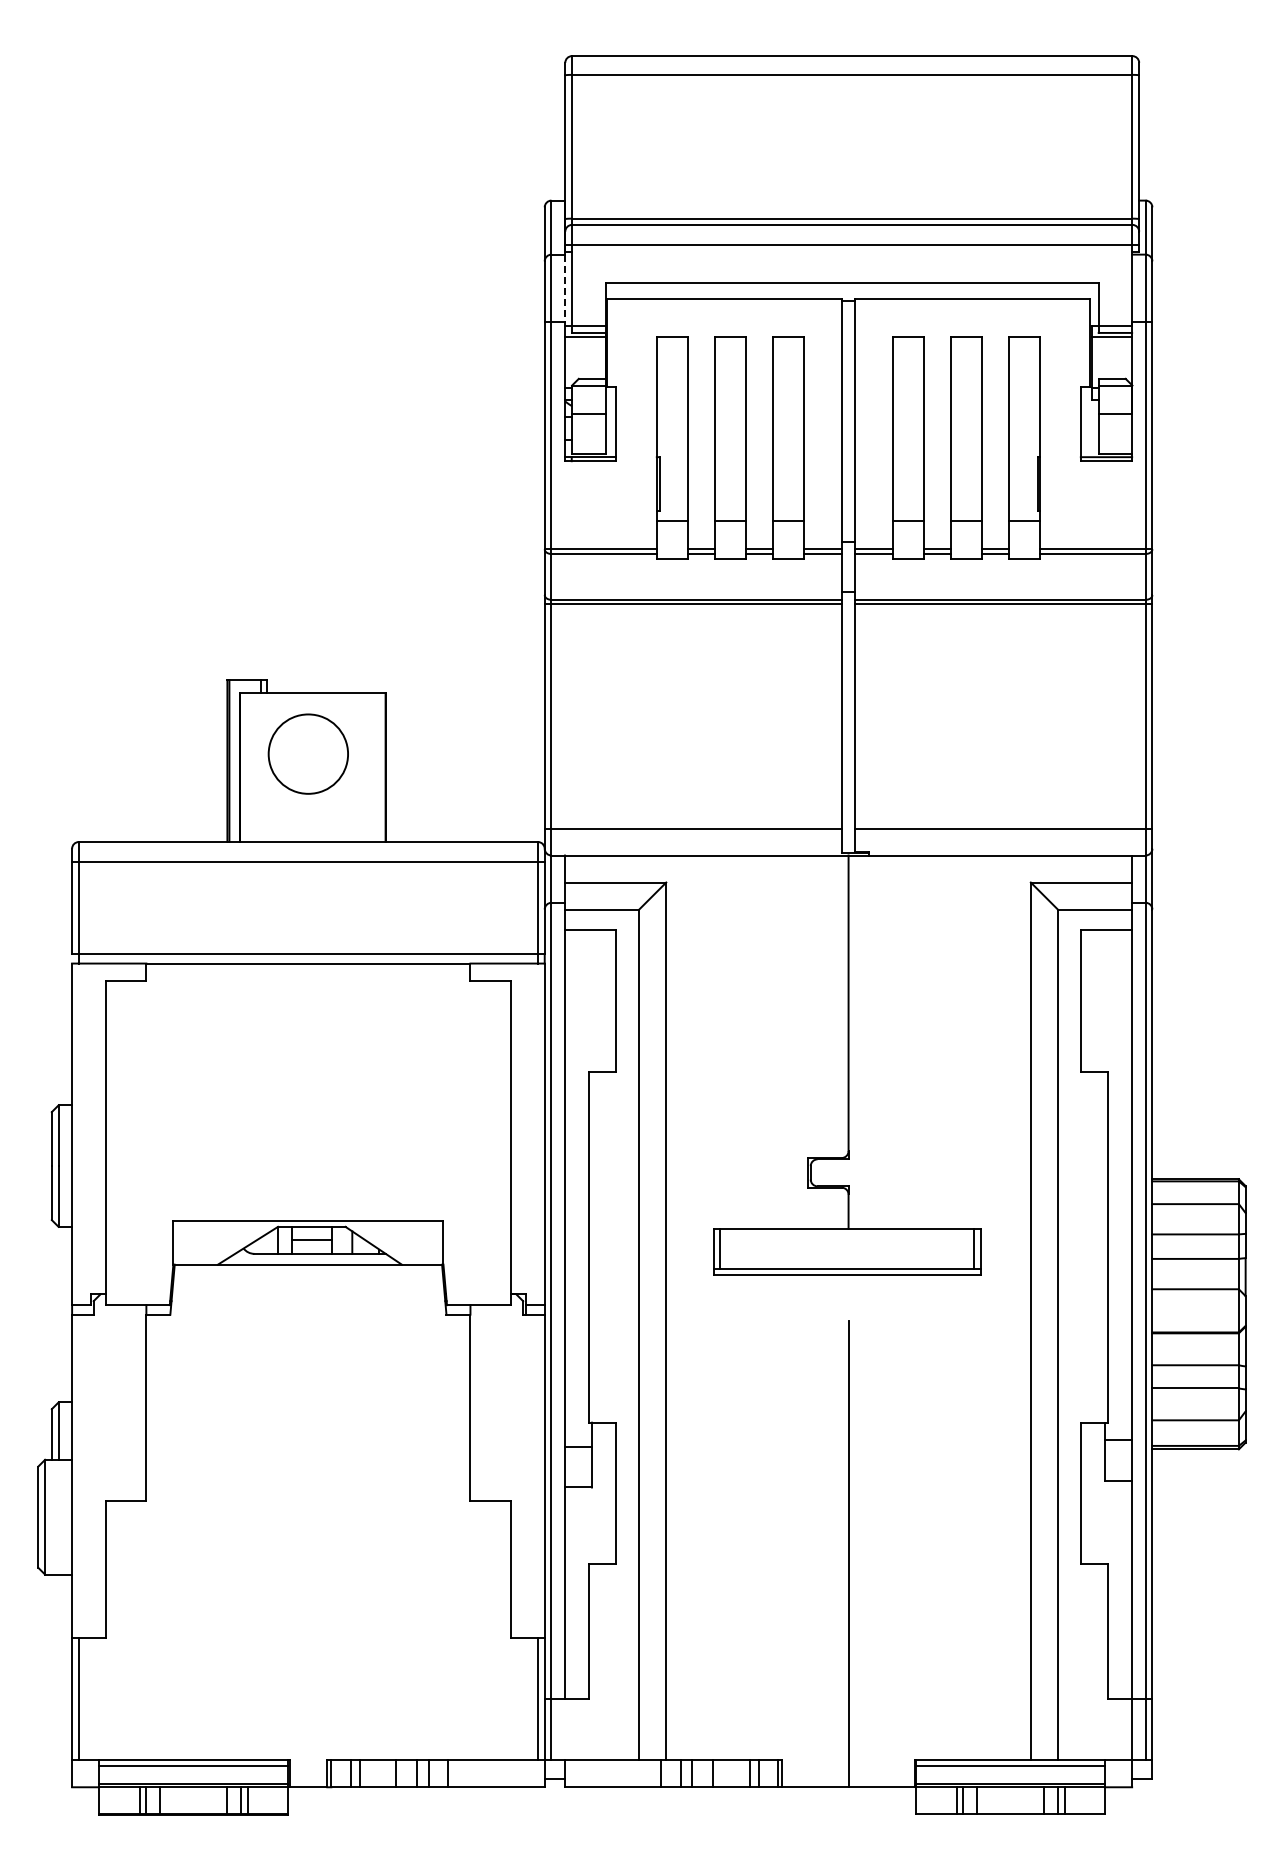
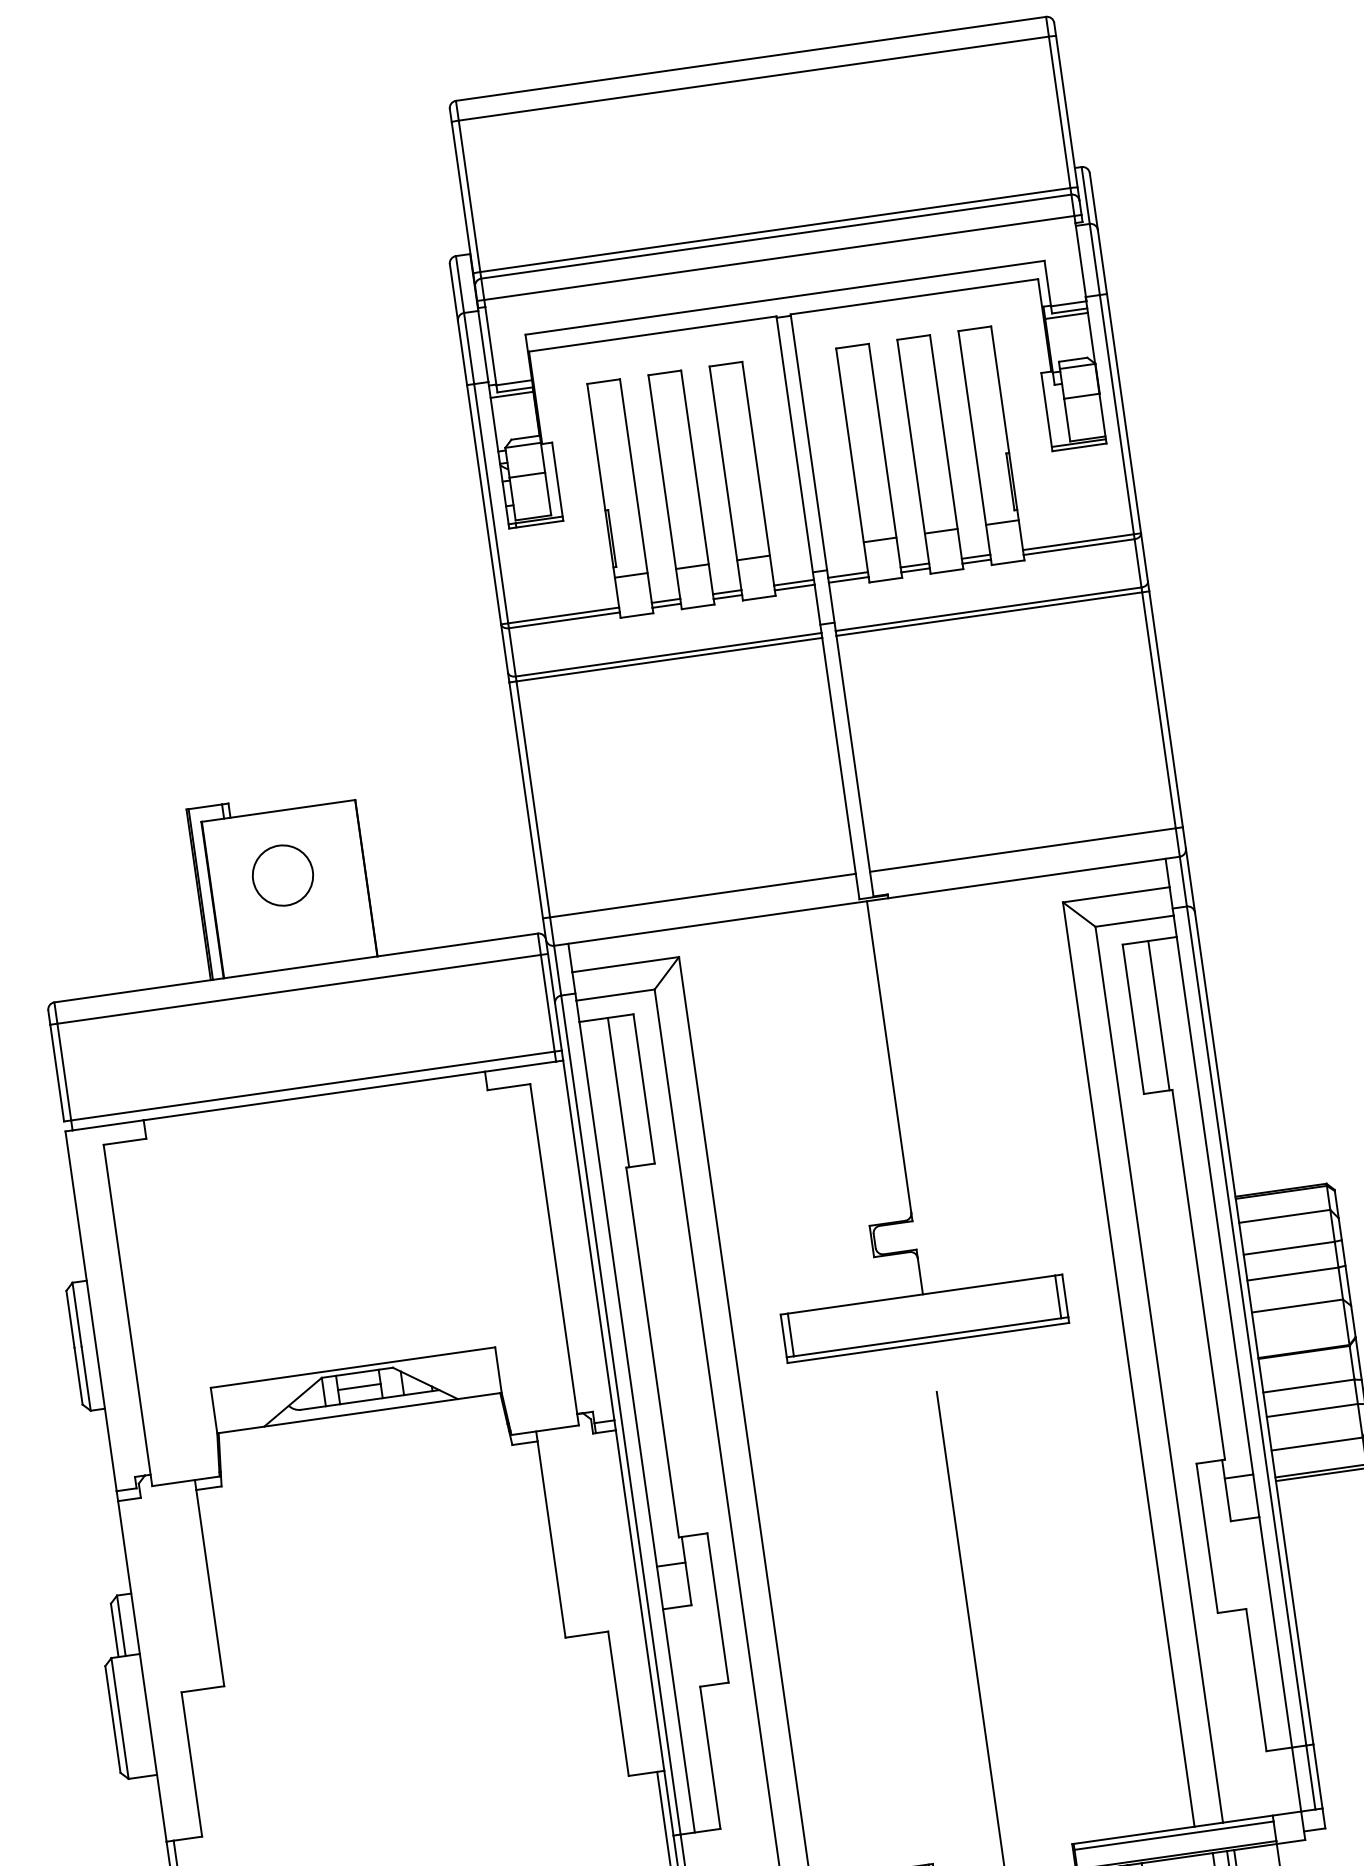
line: (564, 288) -> (482, 346), dashed -> solid
circle: (308, 754) -> (283, 875), size x0.71
line: (591, 1000) -> (618, 1092), added
line: (1105, 1000) -> (1159, 1015), added

